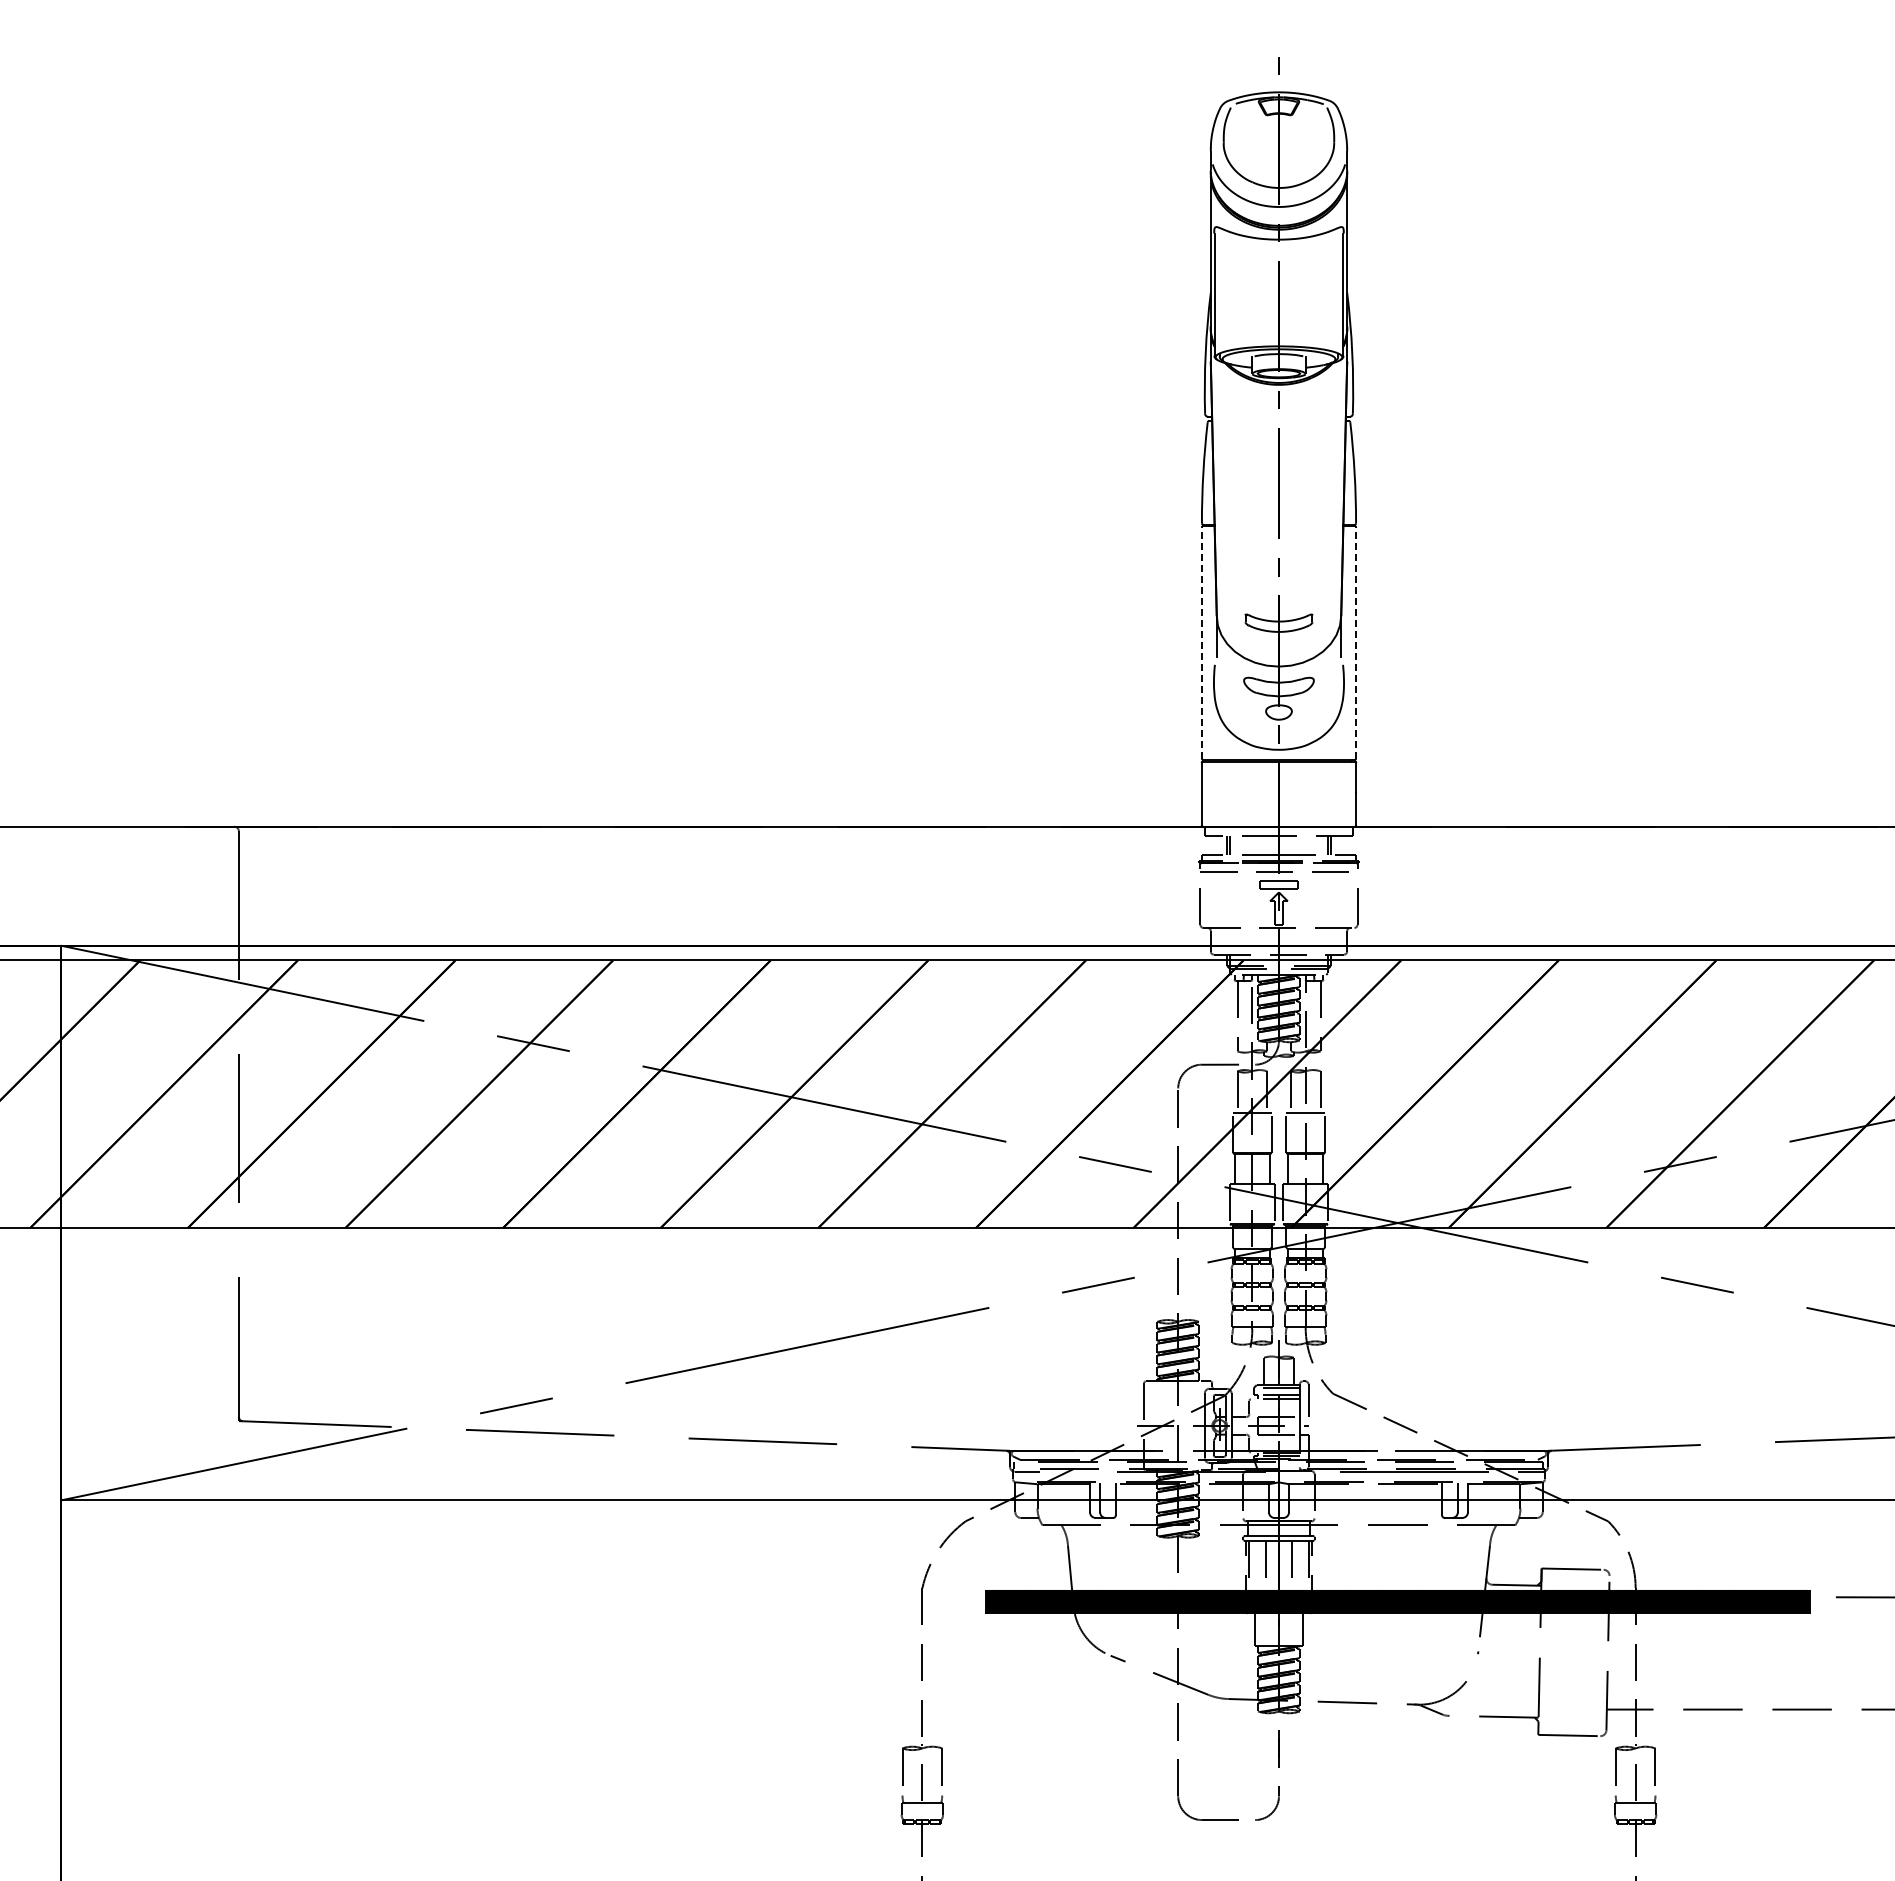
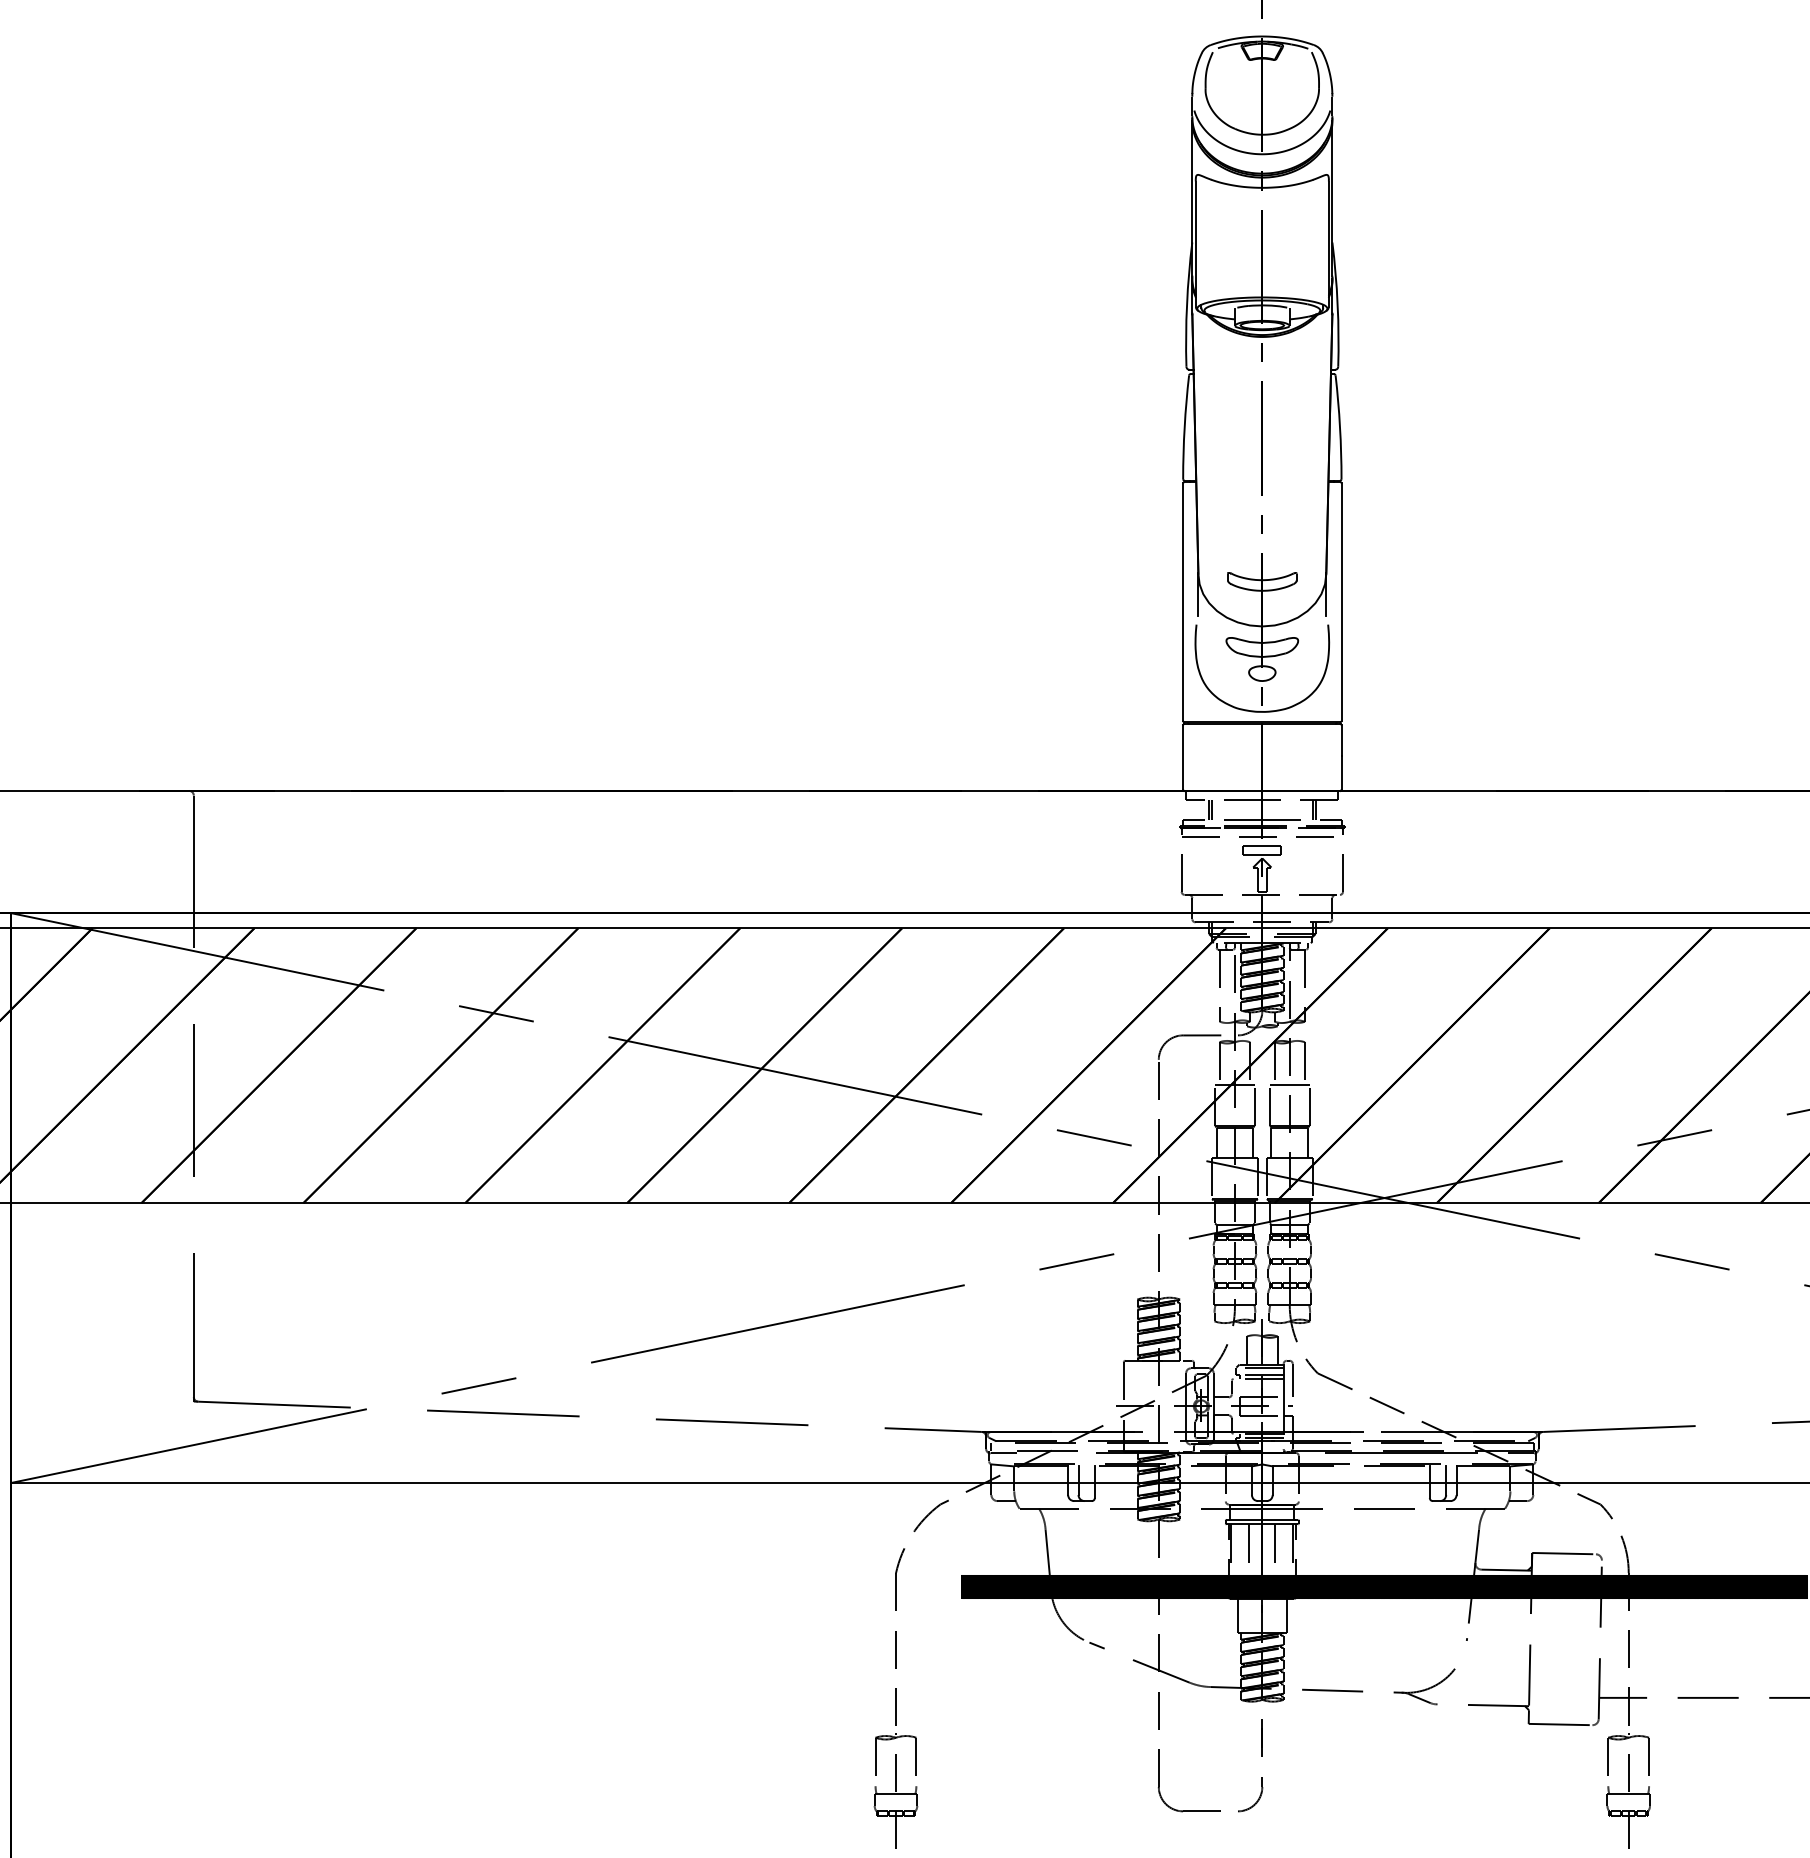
line: (1201, 642) -> (1182, 601), dashed -> solid
line: (1356, 642) -> (1341, 601), dashed -> solid

